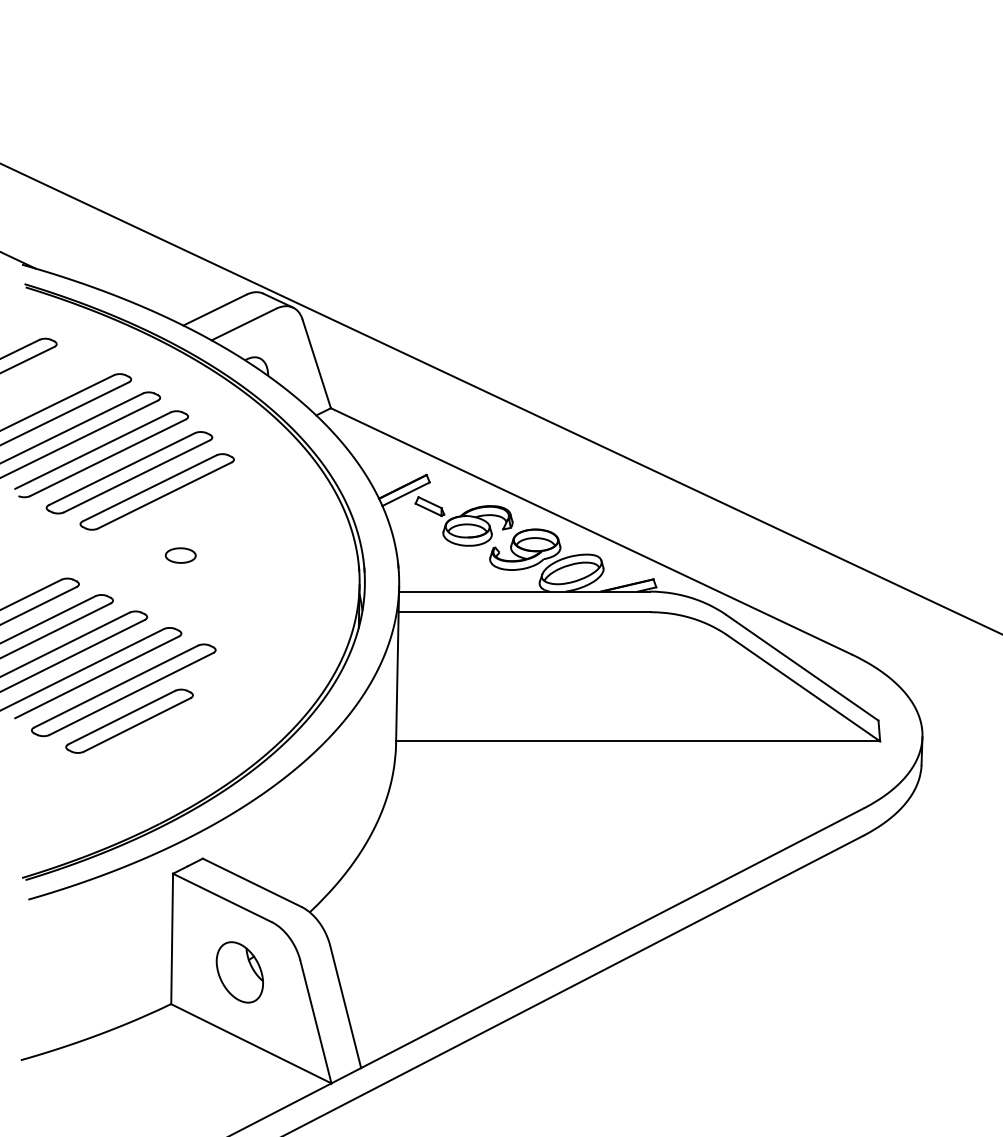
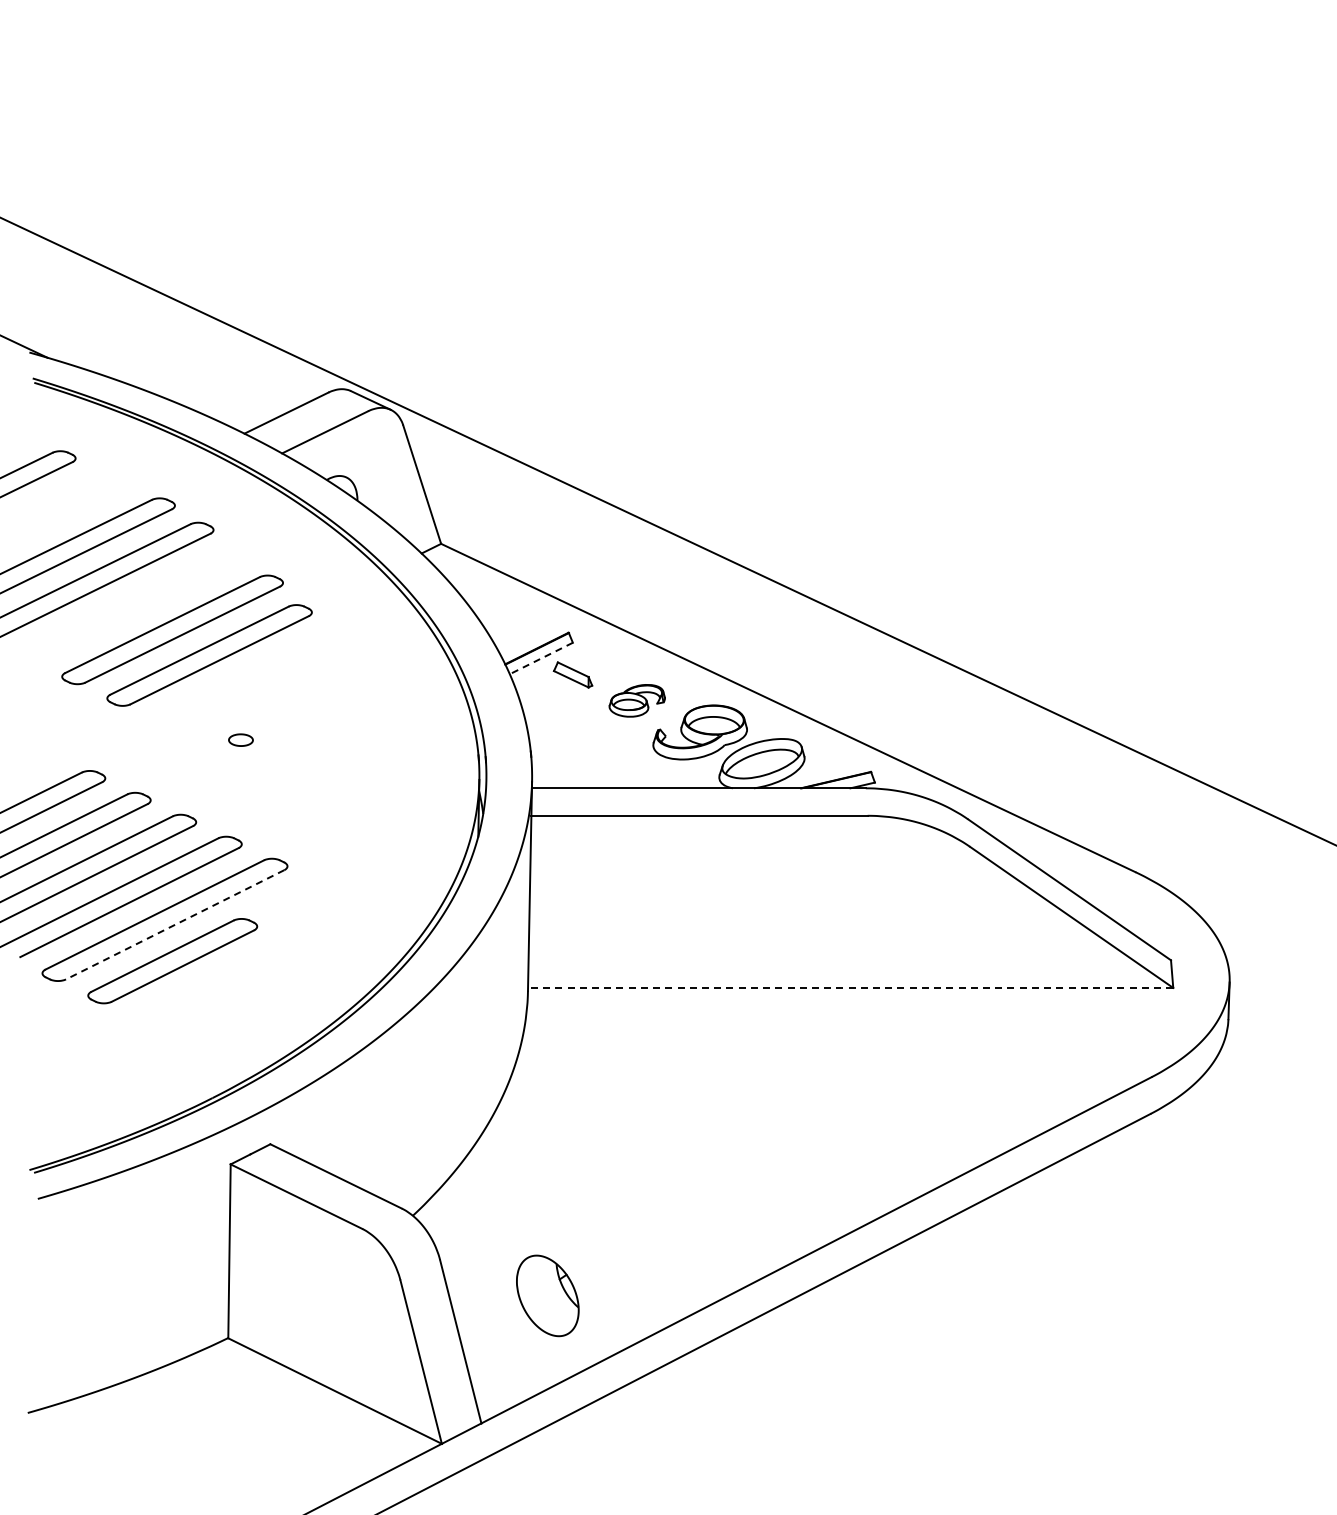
part: (103, 458) -> (138, 611), removed
line: (405, 494) -> (540, 658), solid -> dashed
part: (478, 525) -> (637, 700), size x0.6
part: (180, 554) -> (240, 739), size x0.6
line: (130, 694) -> (174, 925), solid -> dashed
line: (638, 741) -> (850, 987), solid -> dashed
part: (239, 972) -> (547, 1295), moved

